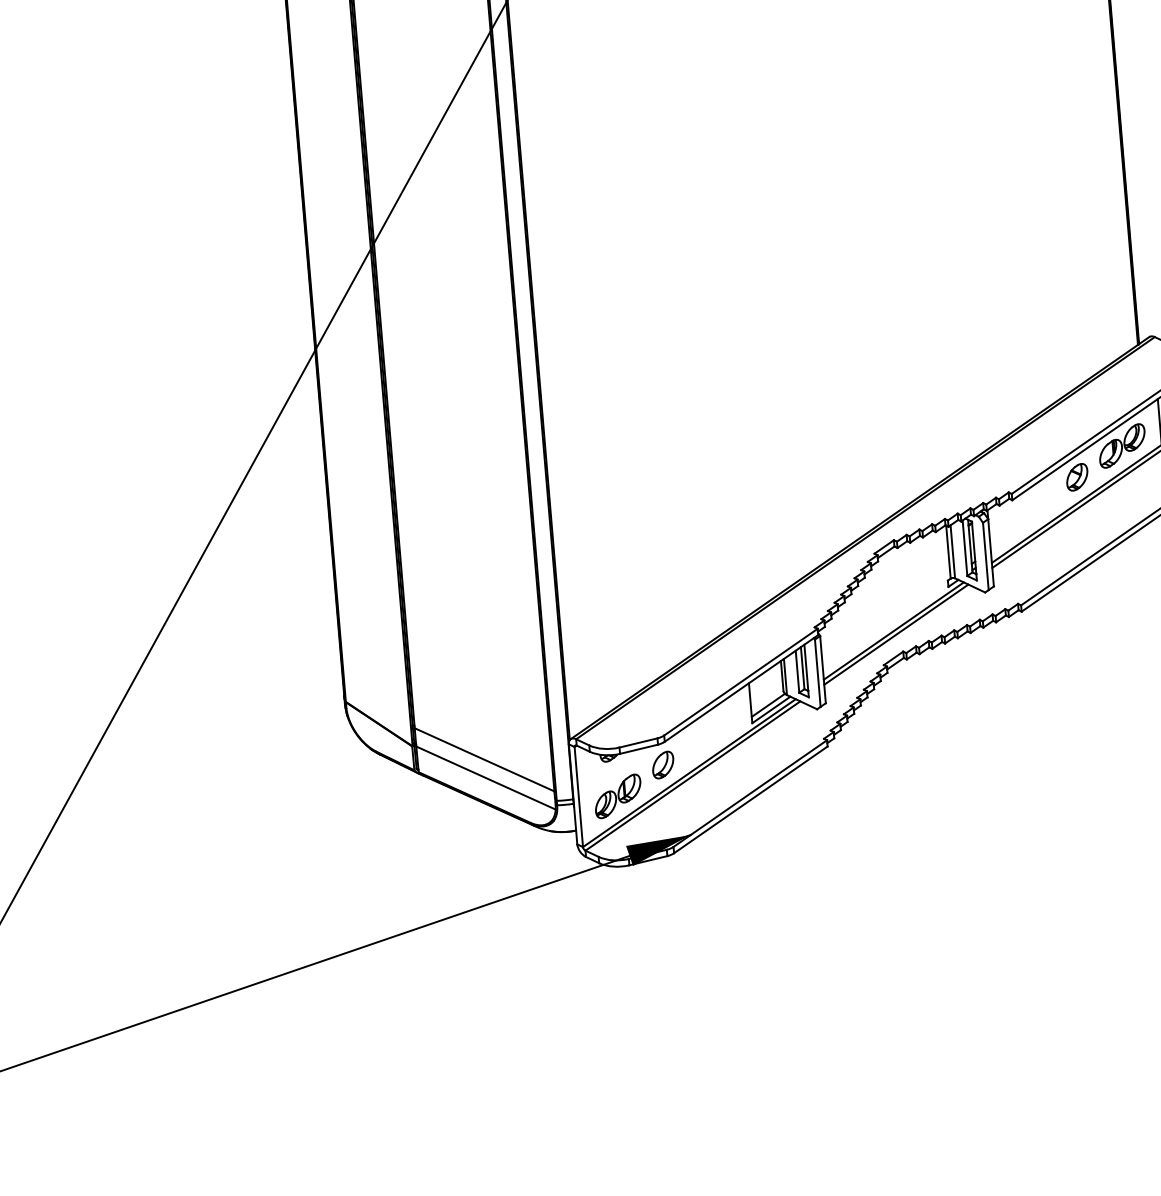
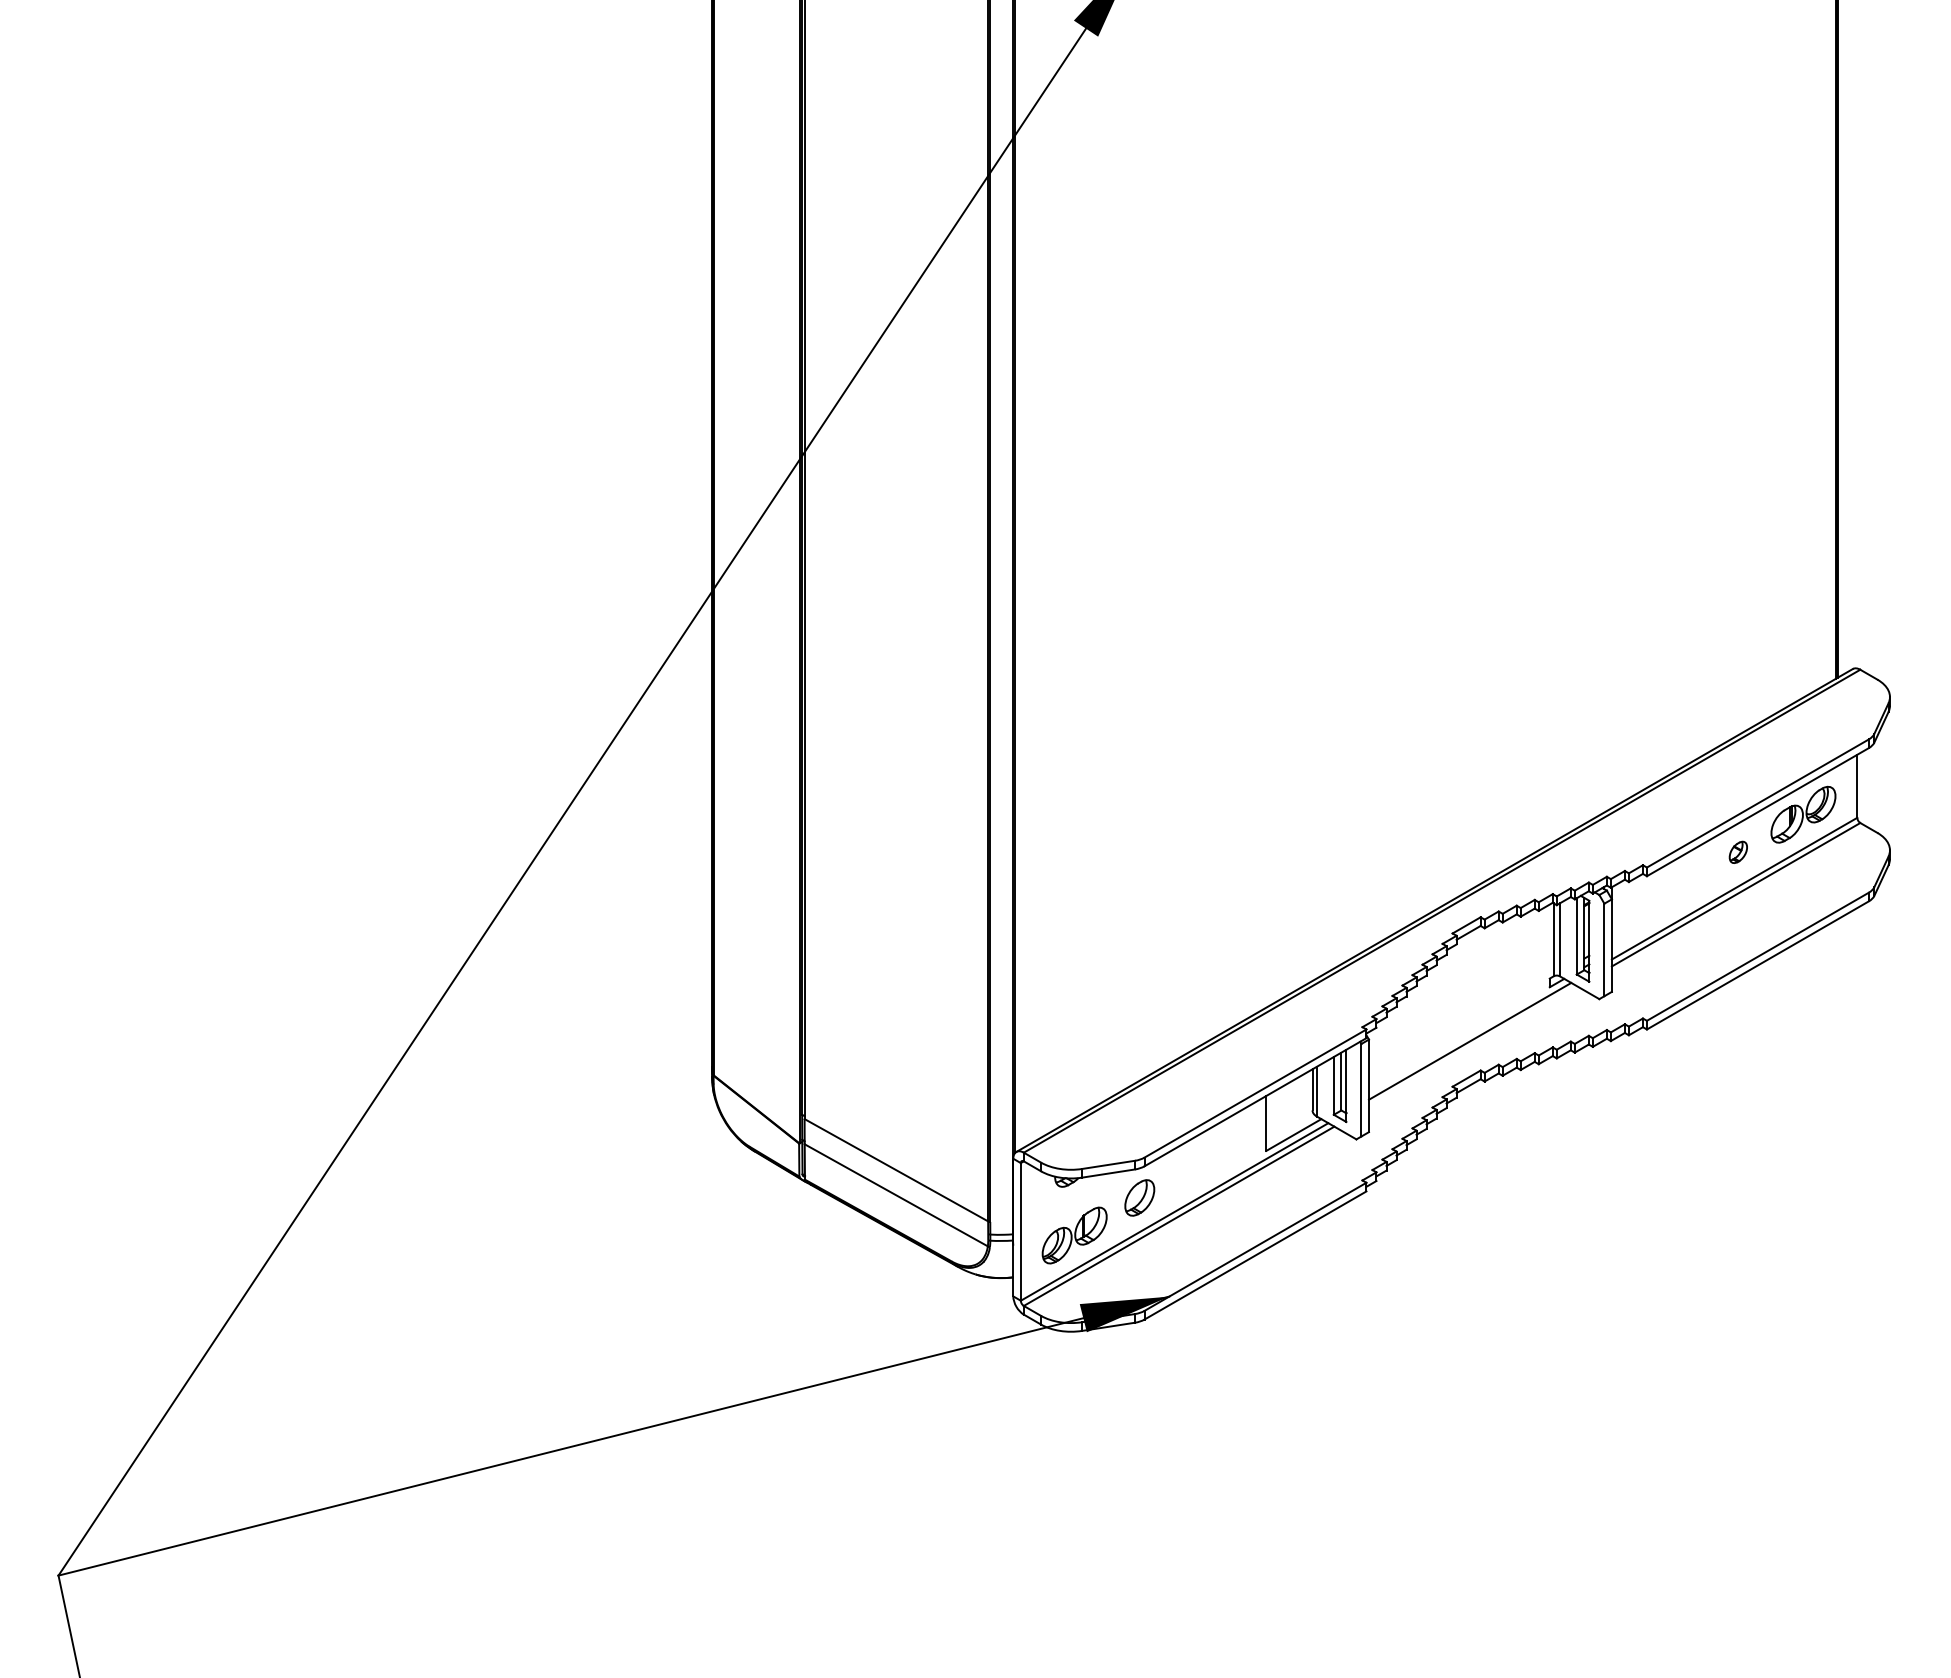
part: (1077, 477) -> (1738, 852), size x0.6
line: (895, 634) -> (1472, 1046), removed
line: (768, 705) -> (1290, 1128), removed

